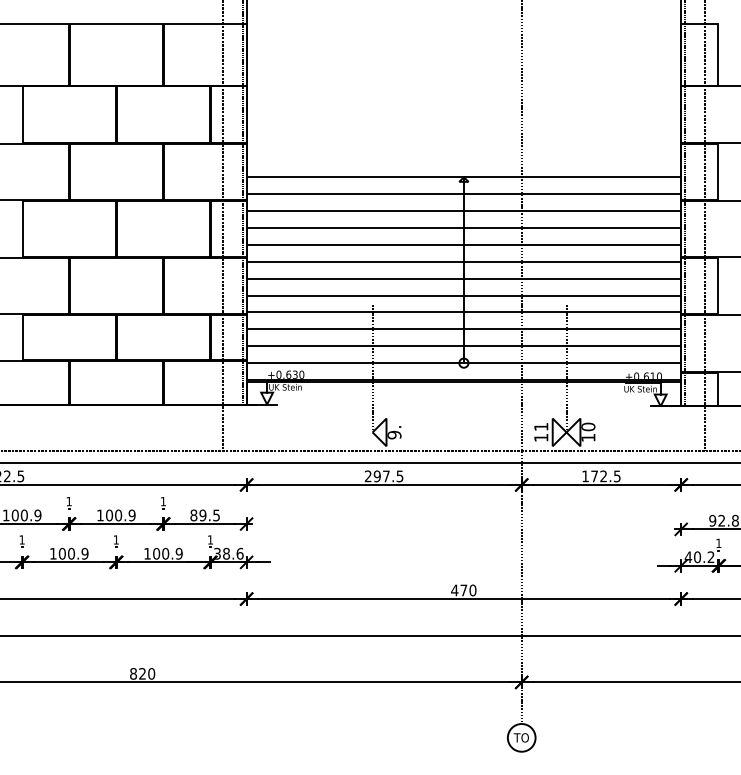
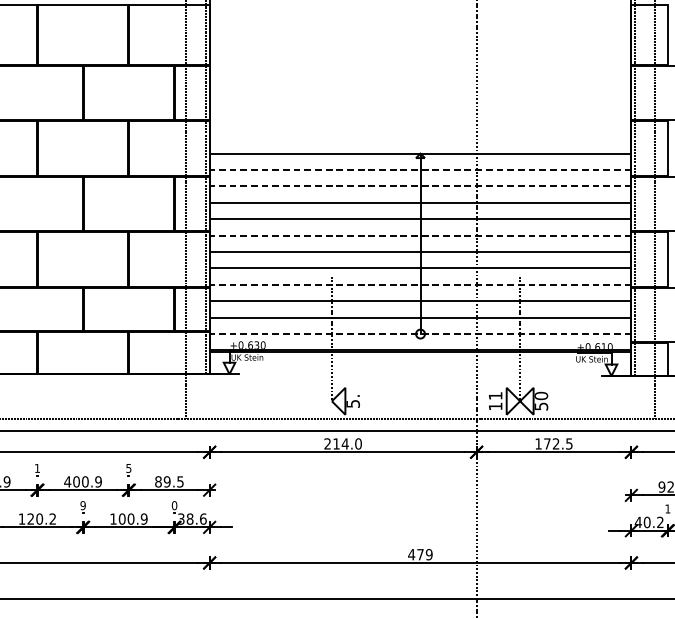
line: (463, 194) -> (420, 170), solid -> dashed
line: (463, 211) -> (420, 186), solid -> dashed
line: (463, 261) -> (420, 235), solid -> dashed
line: (463, 312) -> (420, 284), solid -> dashed
line: (463, 363) -> (420, 334), solid -> dashed
text: (394, 435) -> (353, 404), 9. -> 5.
text: (588, 437) -> (541, 406), 10 -> 50
text: (388, 476) -> (347, 444), 297.5 -> 214.0
text: (162, 501) -> (127, 468), 1 -> 5
text: (100, 515) -> (67, 481), 100.9 -> 400.9
text: (116, 539) -> (83, 505), 1 -> 9
text: (210, 539) -> (174, 505), 1 -> 0
text: (73, 553) -> (41, 518), 100.9 -> 120.2
text: (472, 590) -> (428, 554), 470 -> 479

